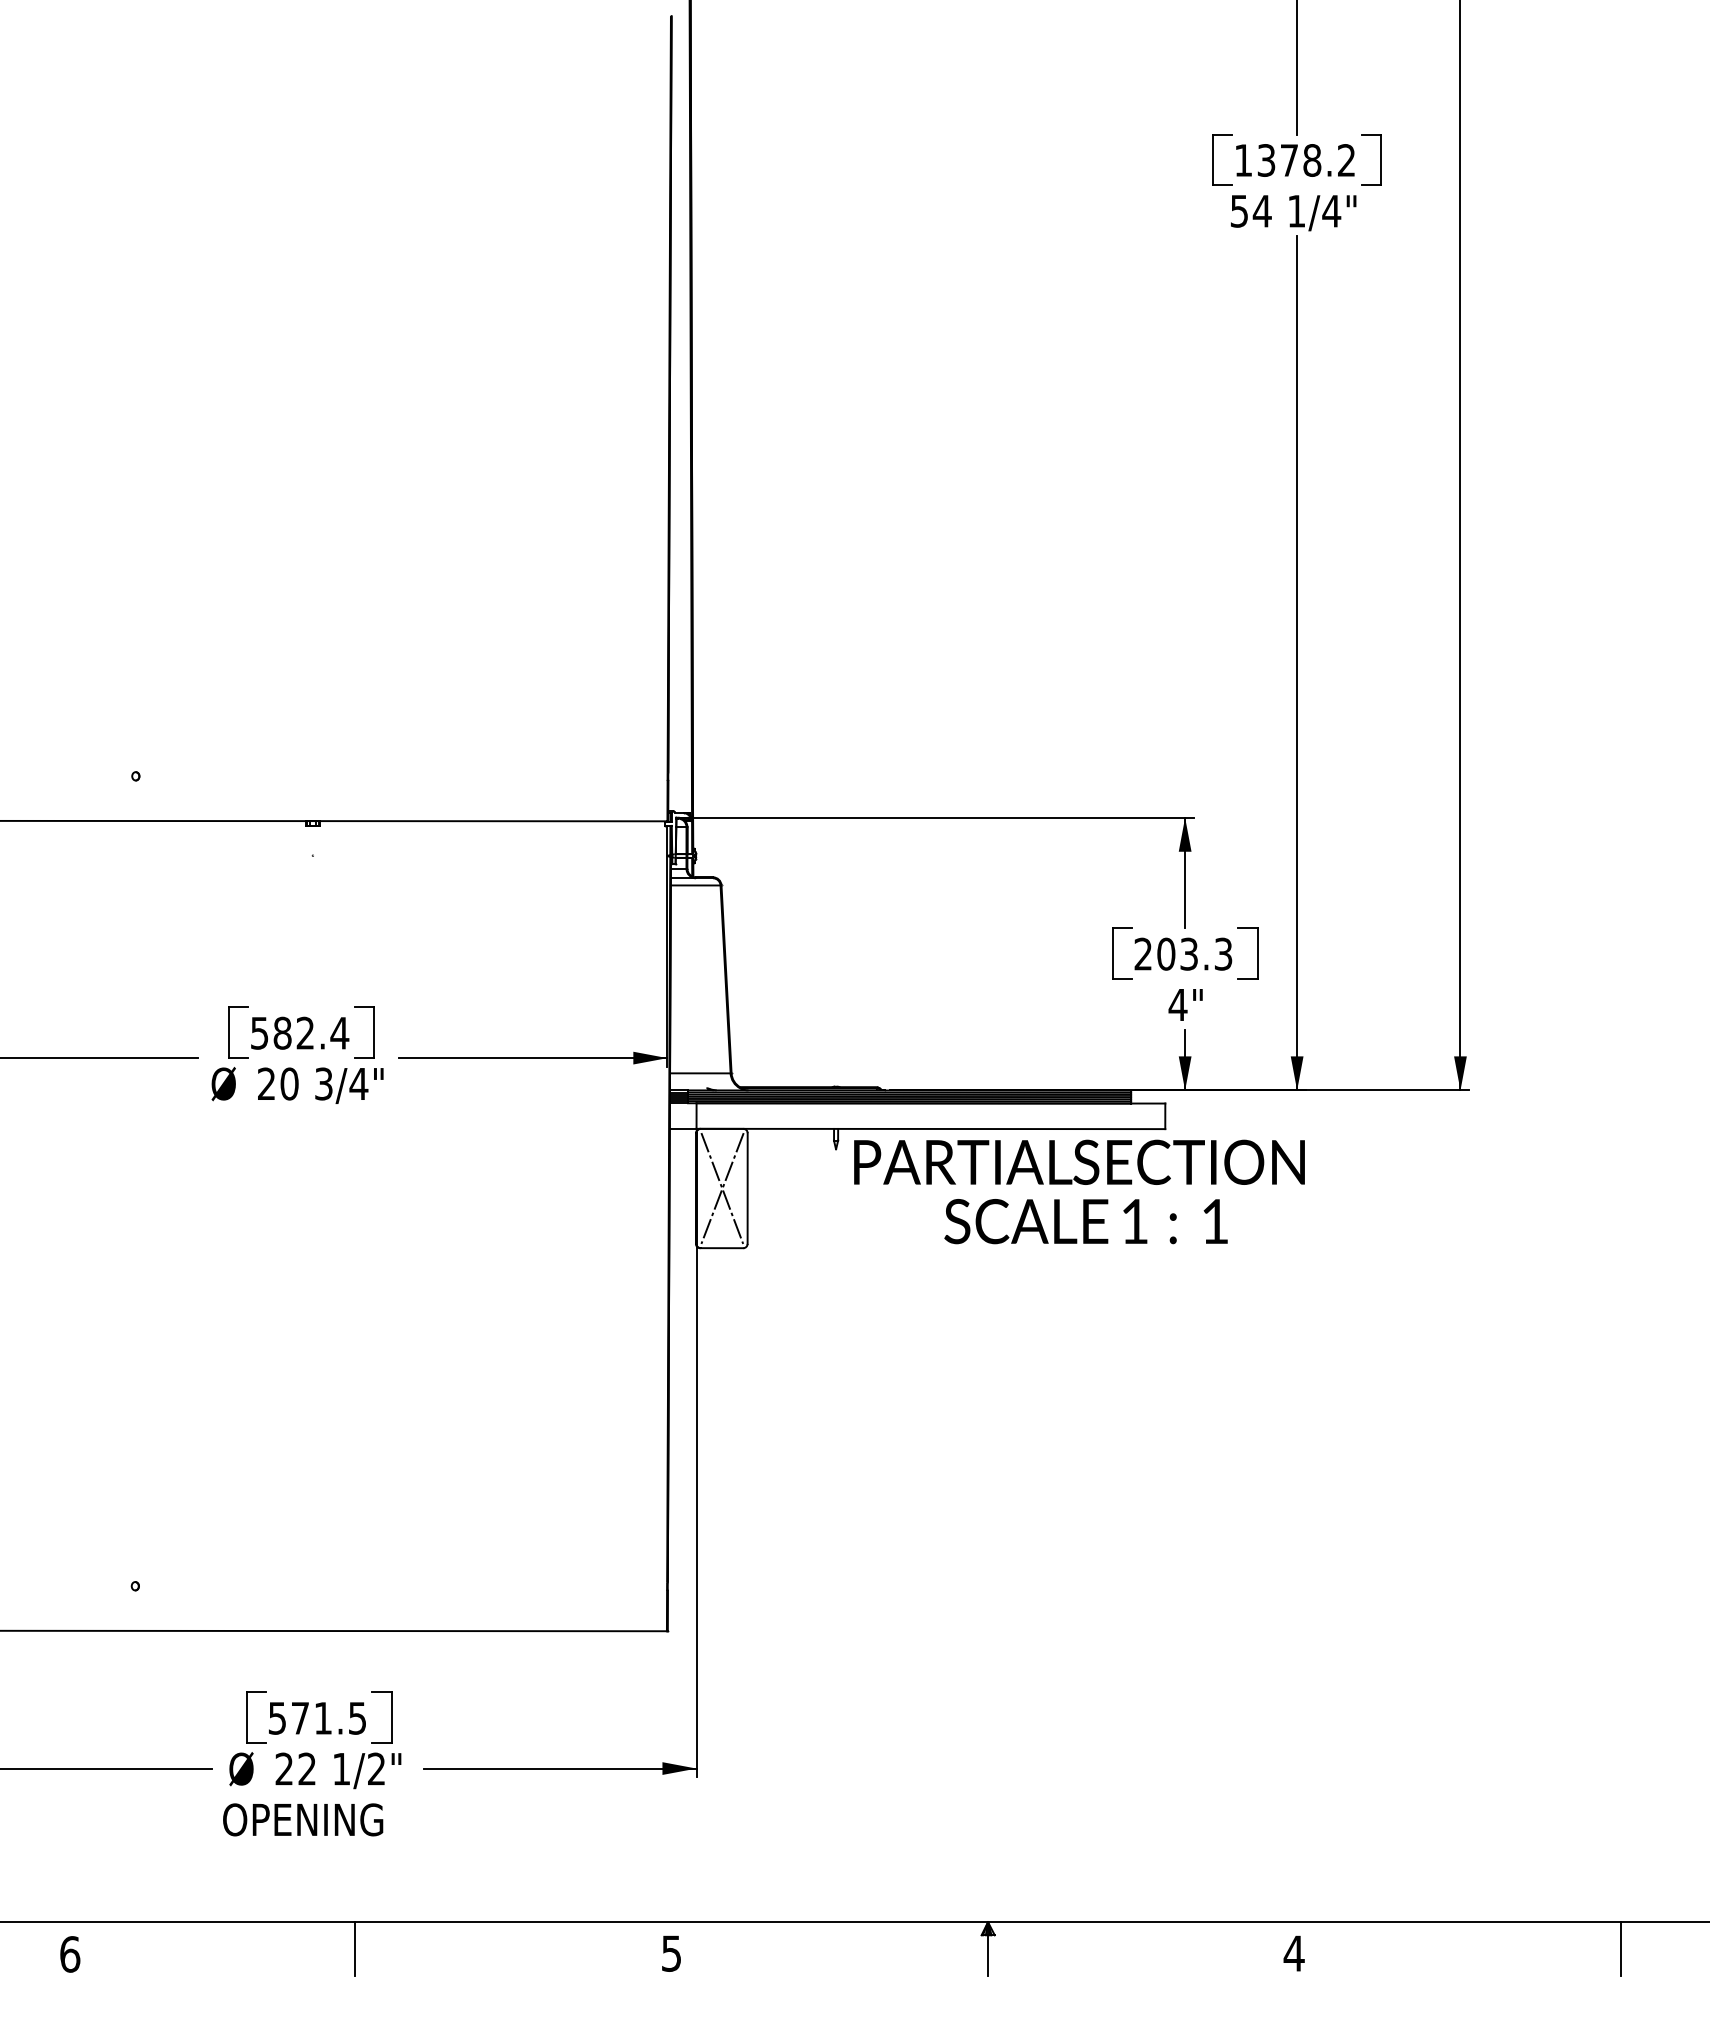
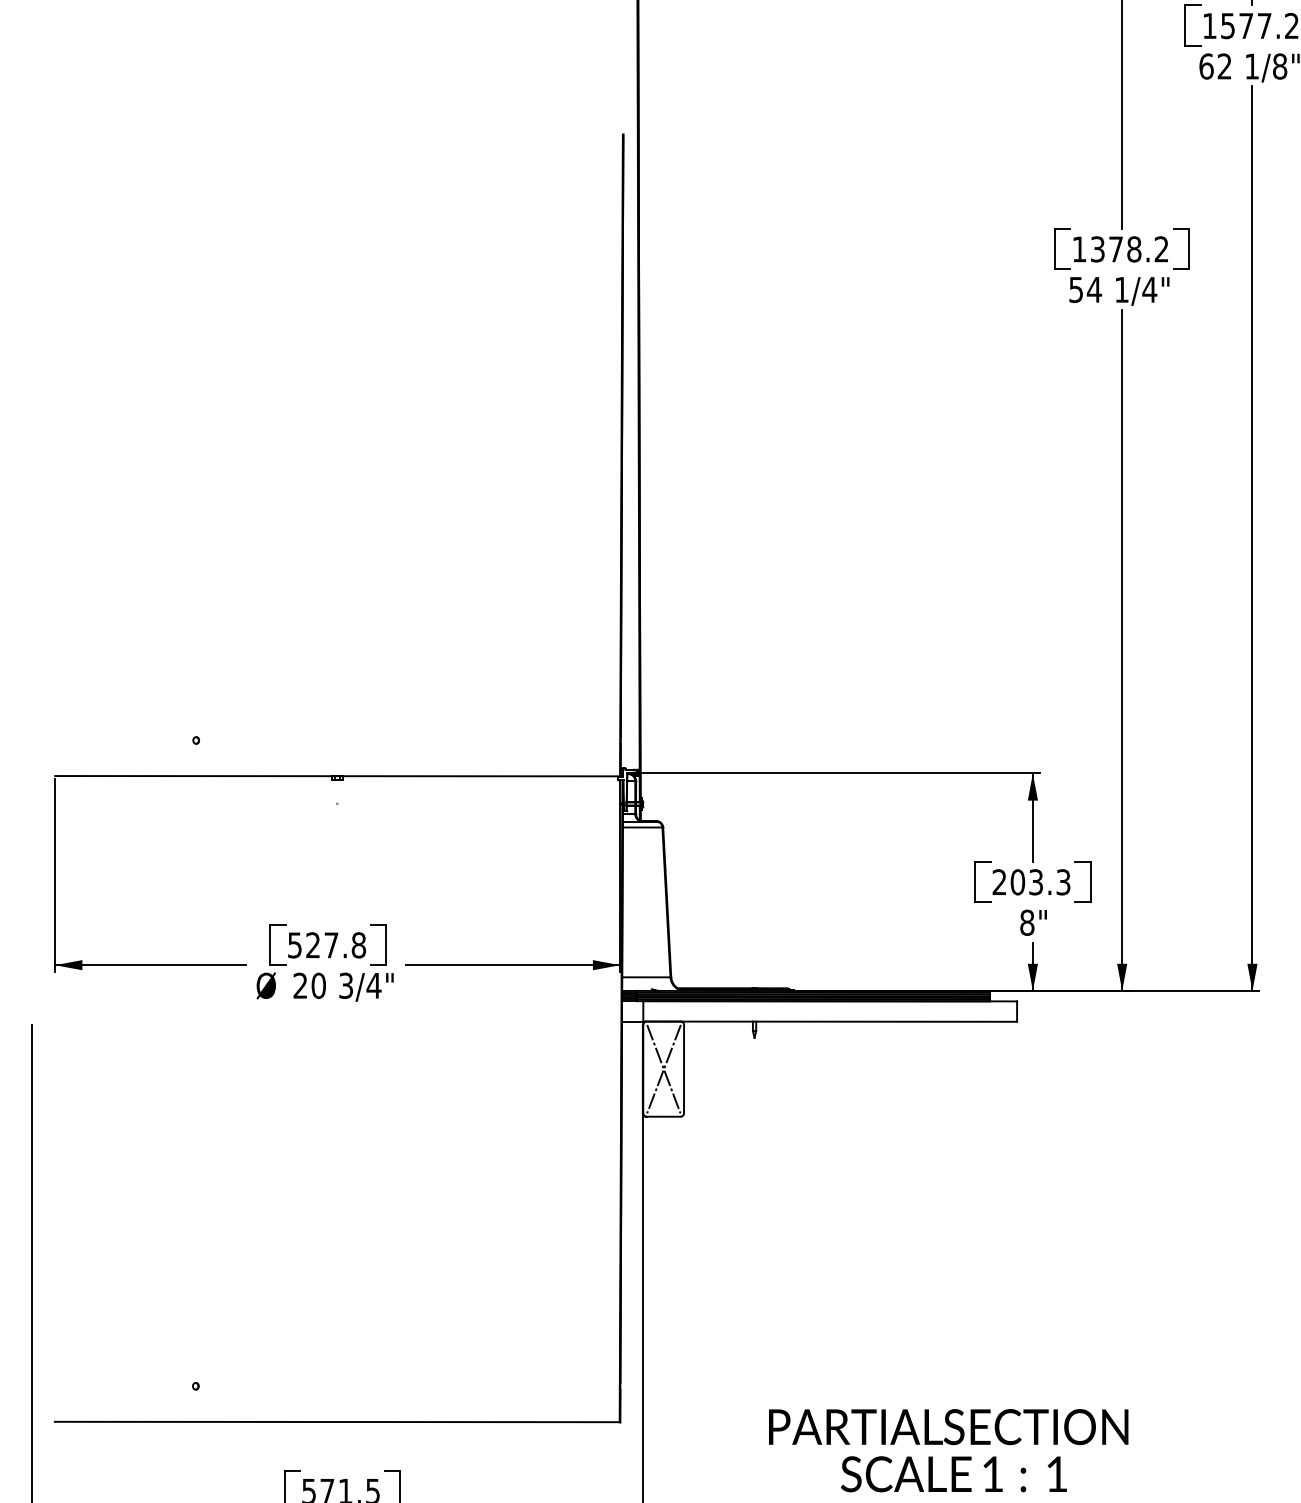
text: (1177, 1004) -> (1026, 922), 4" -> 8"
text: (311, 1032) -> (336, 944), 582.4 -> 527.8
text: (1079, 1191) -> (948, 1450), moved

